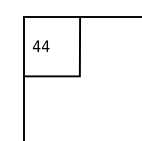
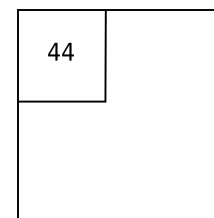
text: (41, 45) -> (61, 50), moved

